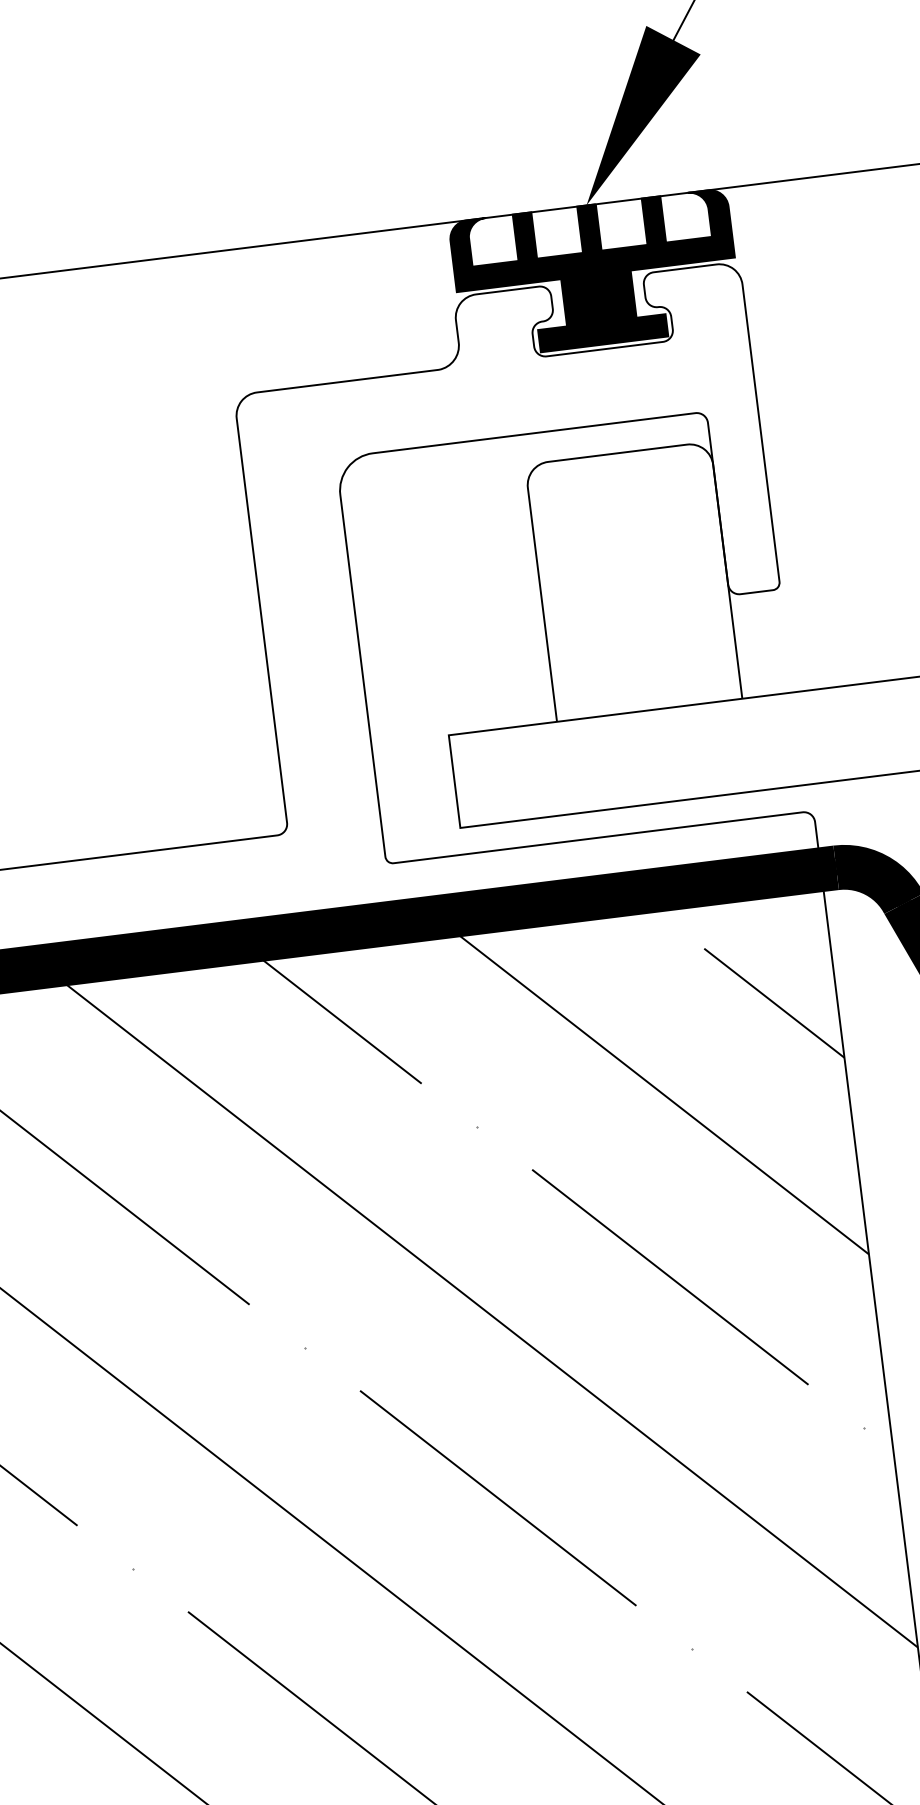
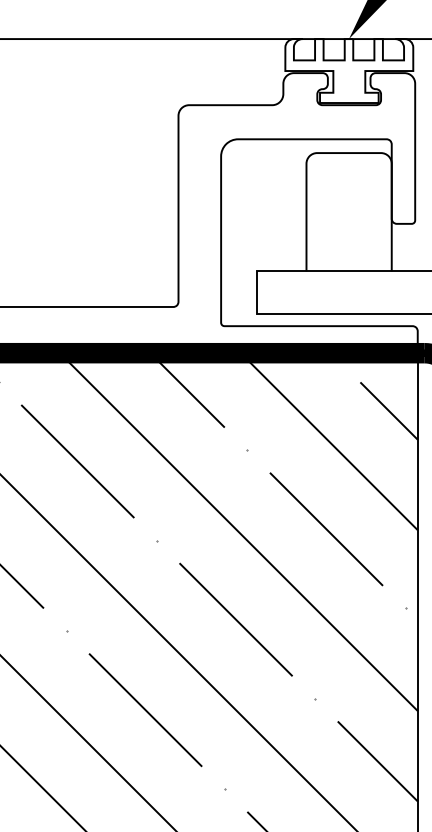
fill: (596, 275) -> (349, 71), removed

